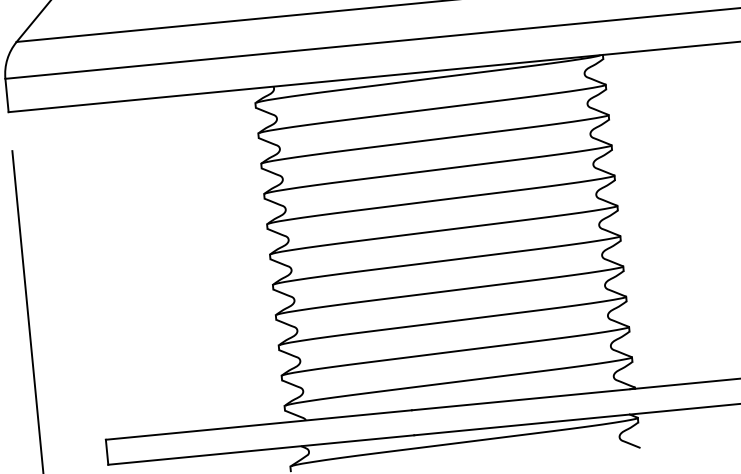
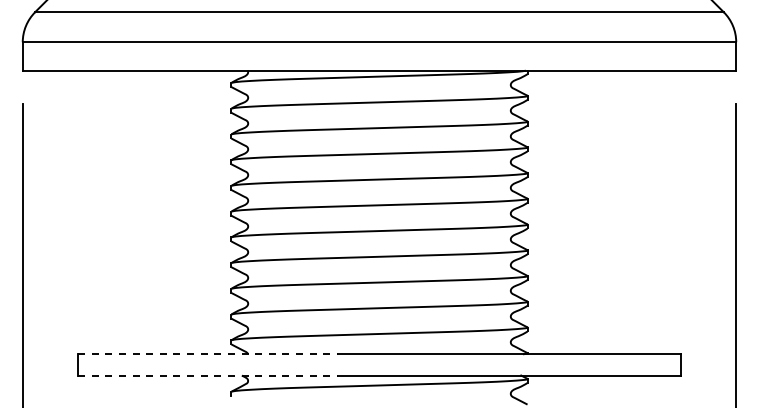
line: (259, 425) -> (208, 354), solid -> dashed
line: (261, 449) -> (208, 375), solid -> dashed

